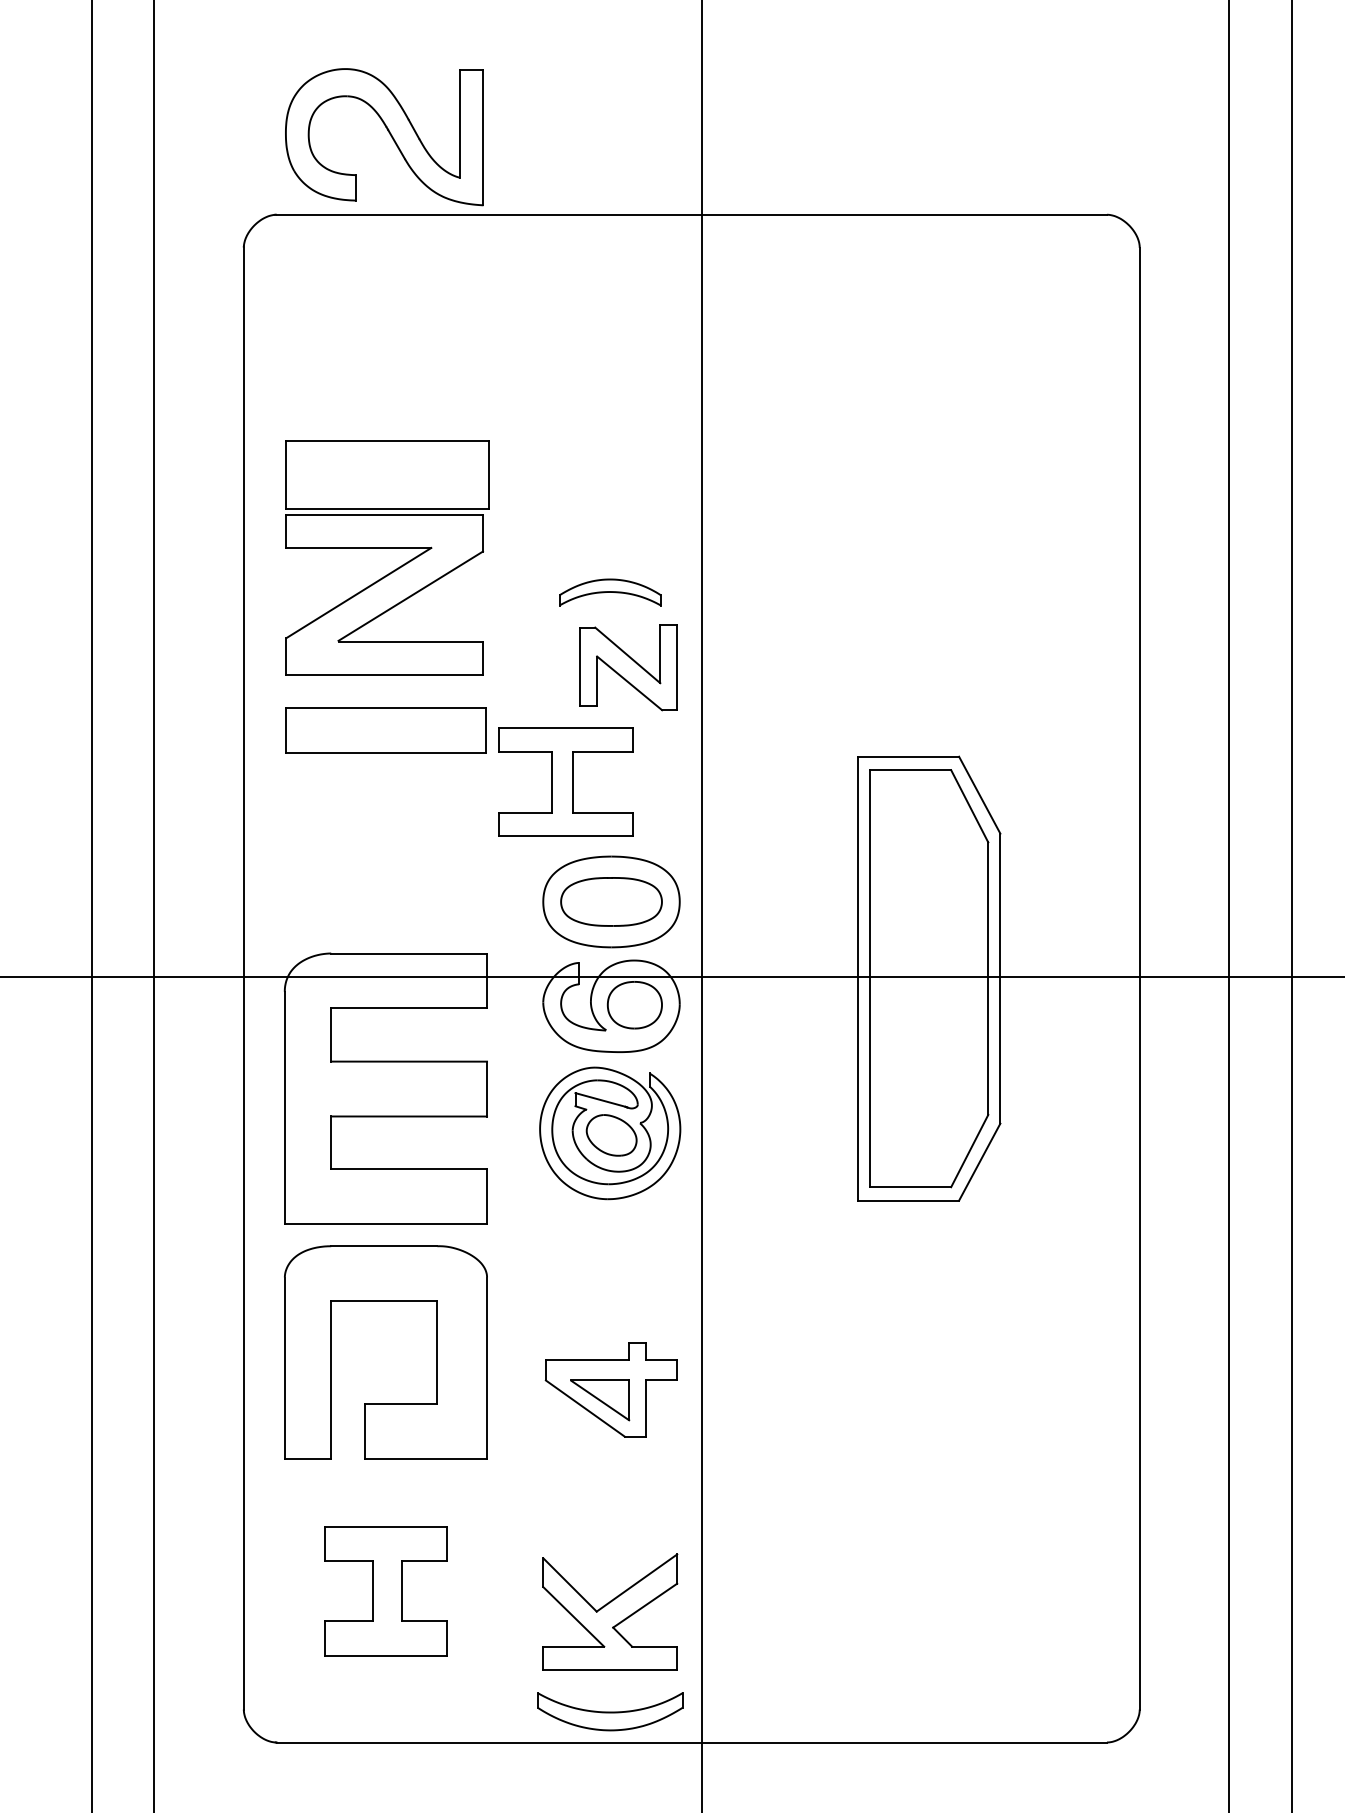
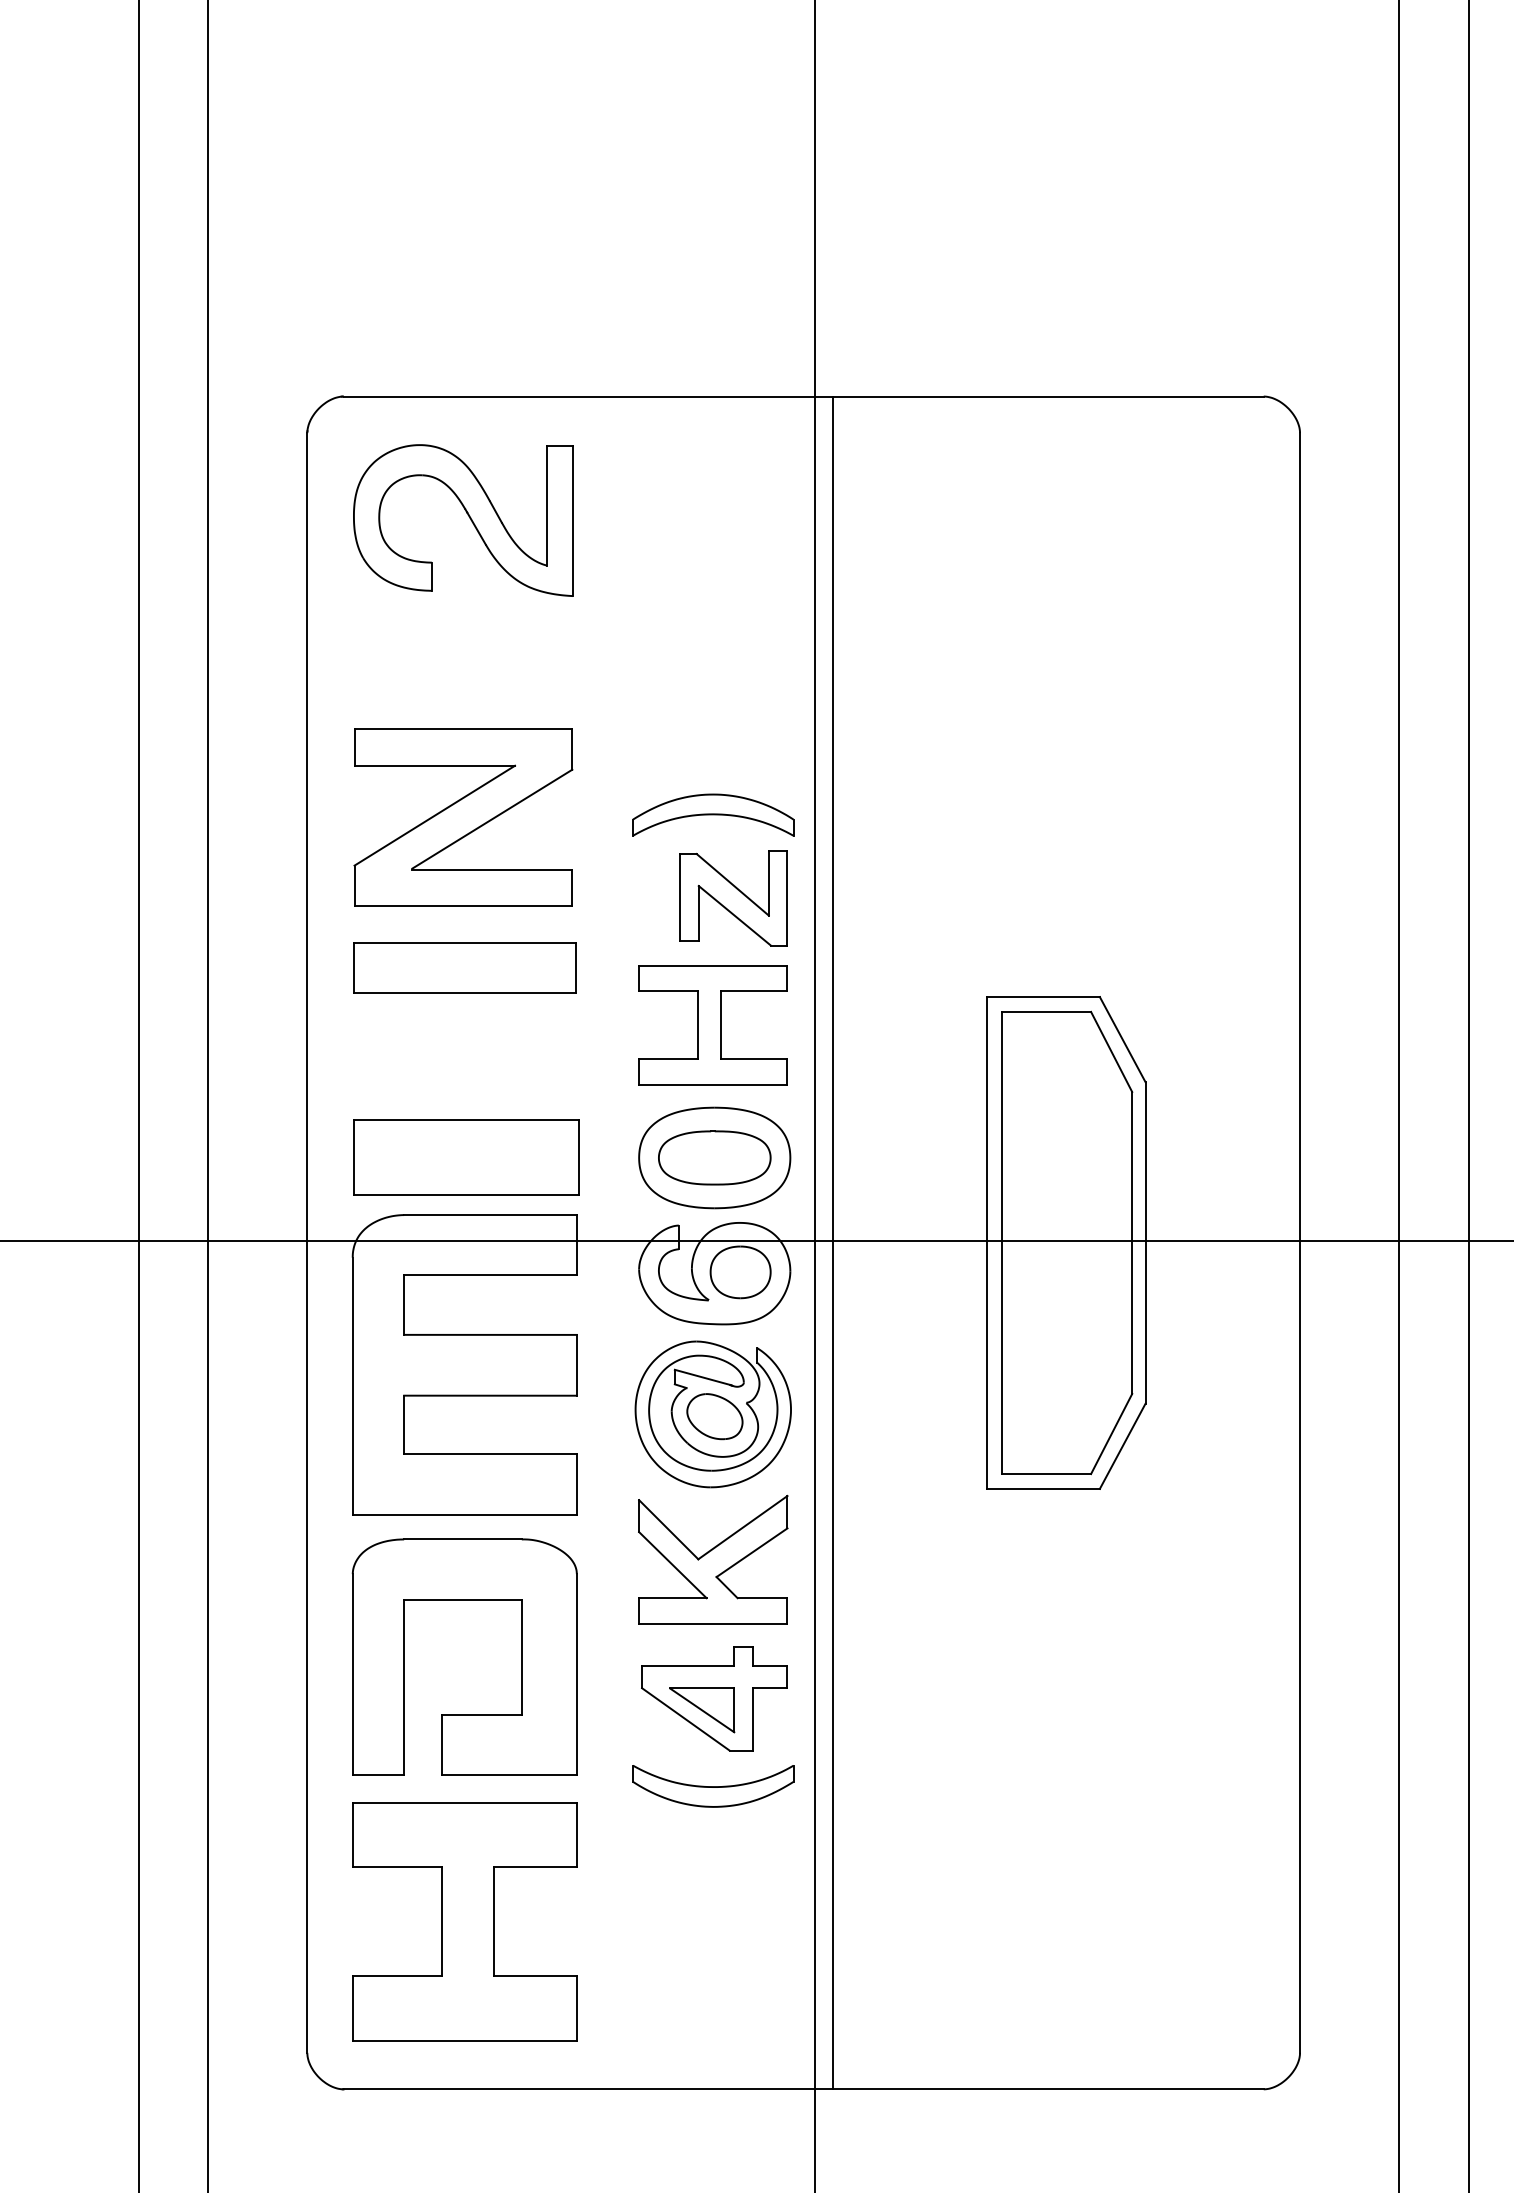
part: (390, 135) -> (469, 518), moved
part: (387, 474) -> (466, 1157), moved
part: (610, 591) -> (713, 814), size x1.43
part: (565, 782) -> (712, 1025), moved
line: (717, 978) -> (832, 1242), added
part: (385, 1591) -> (464, 1921), size x1.67
part: (610, 1611) -> (713, 1559), moved
part: (610, 1711) -> (713, 1786), moved

